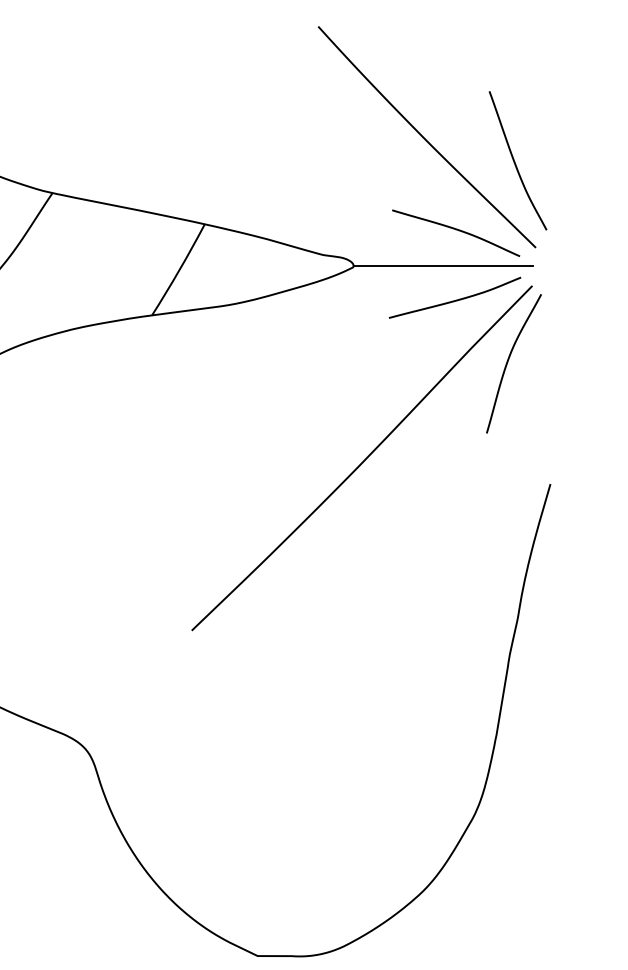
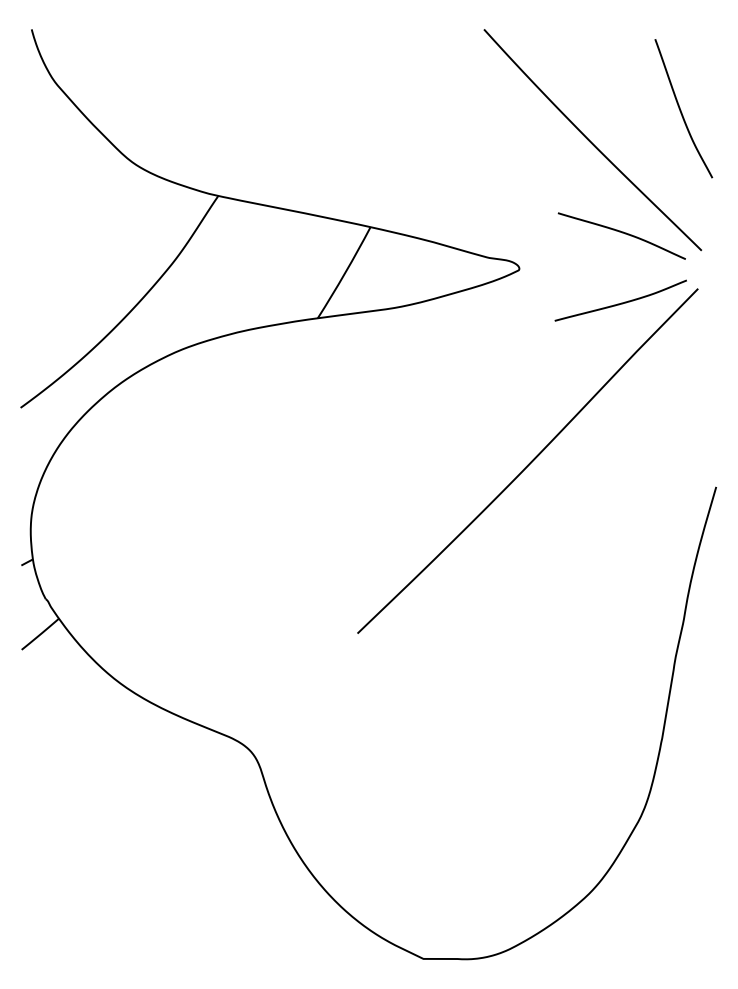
curve: (515, 162) -> (681, 110), moved
line: (443, 266) -> (609, 269), removed
curve: (508, 361) -> (674, 364), removed

